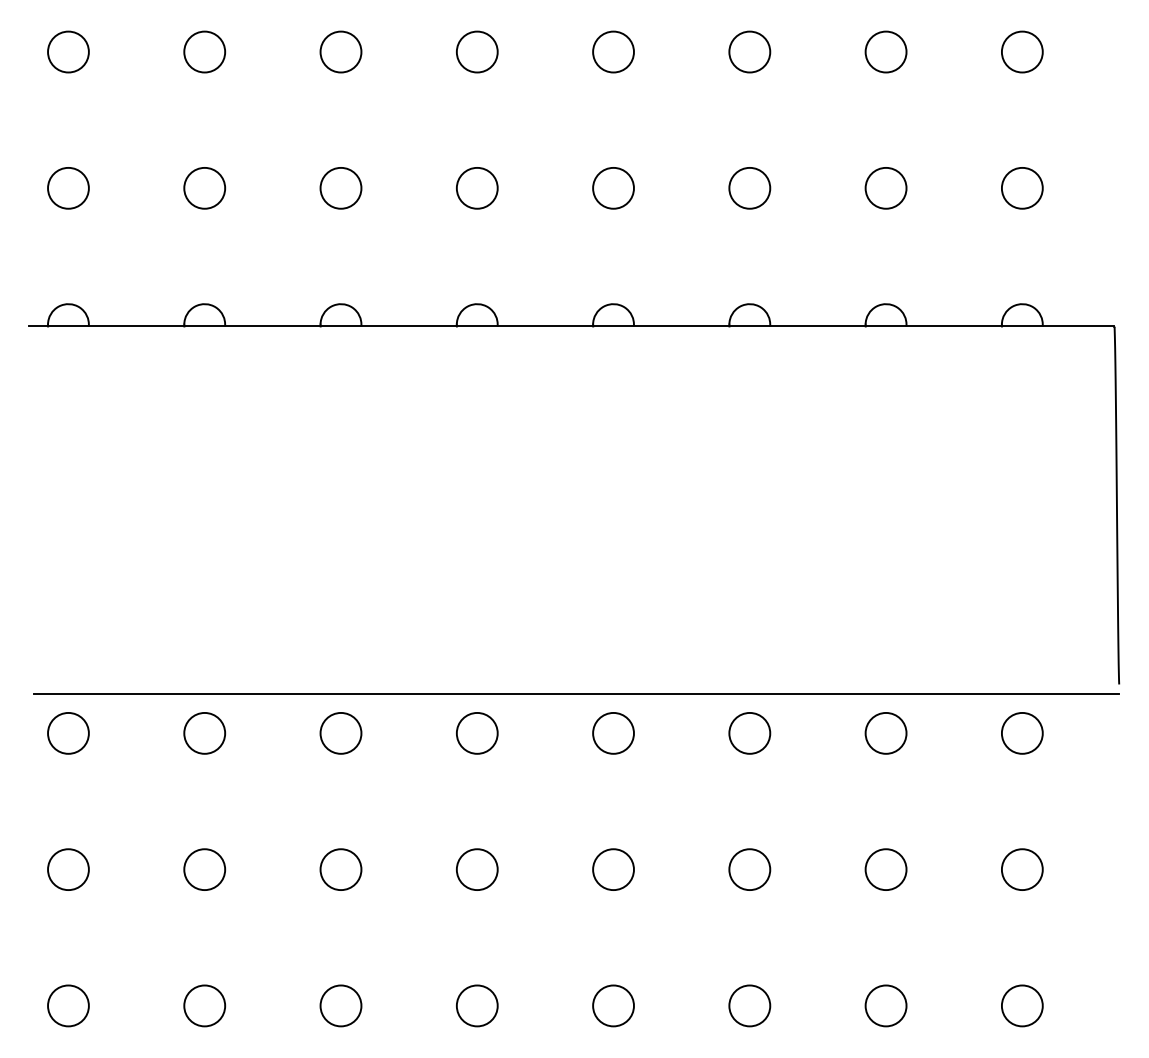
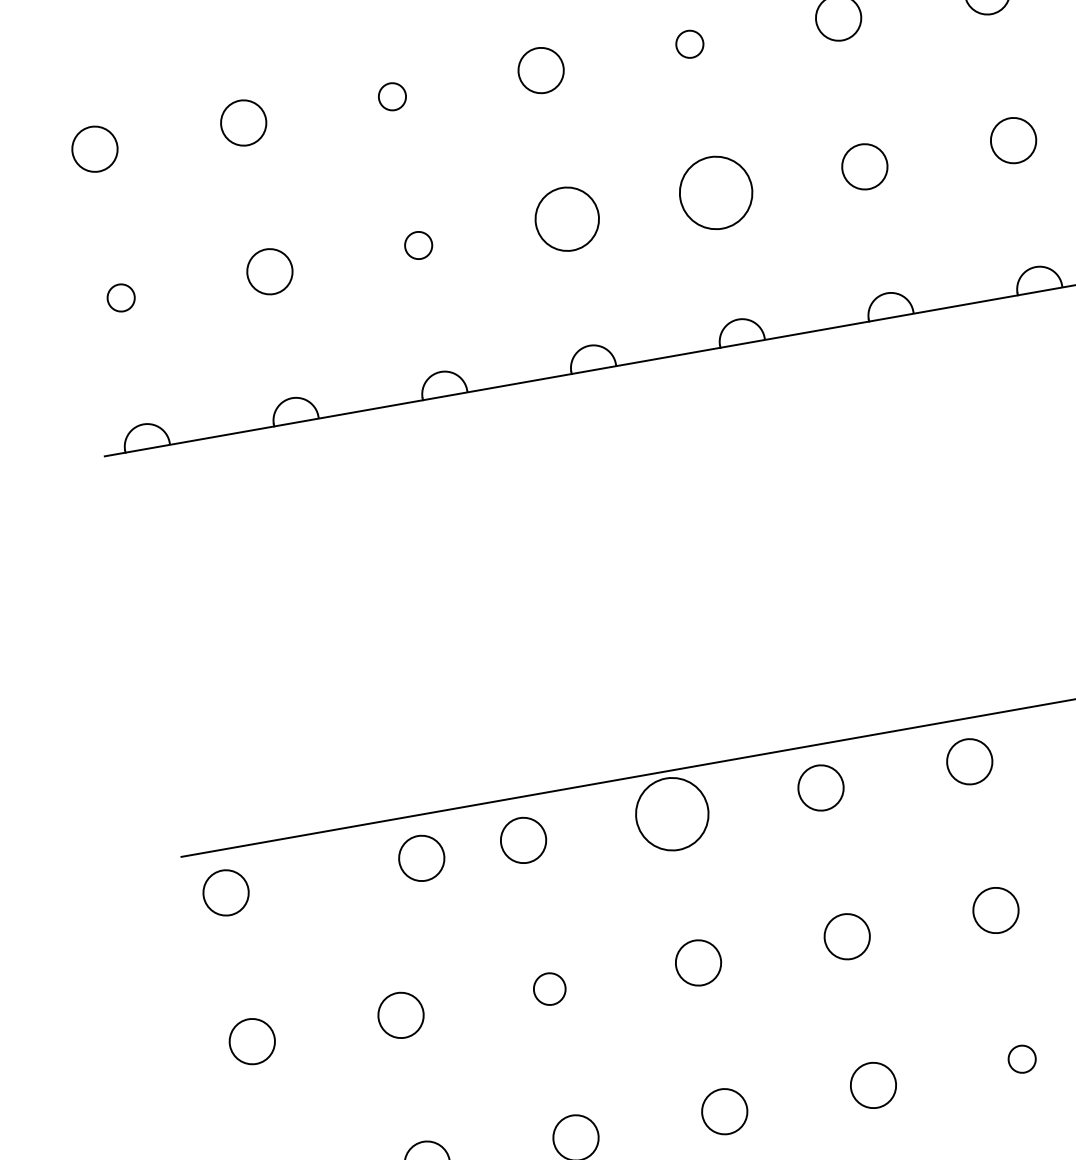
circle: (340, 51) -> (391, 96), size x0.6
circle: (613, 51) -> (689, 43), size x0.6
circle: (68, 187) -> (121, 297), size x0.6
circle: (340, 187) -> (417, 244), size x0.6
circle: (477, 188) -> (567, 219), size x1.4
circle: (613, 188) -> (716, 193), size x1.6
circle: (476, 732) -> (671, 813), size x1.6
circle: (204, 733) -> (421, 858), moved
circle: (340, 869) -> (549, 989), size x0.7
circle: (749, 1005) -> (1021, 1058), size x0.6

